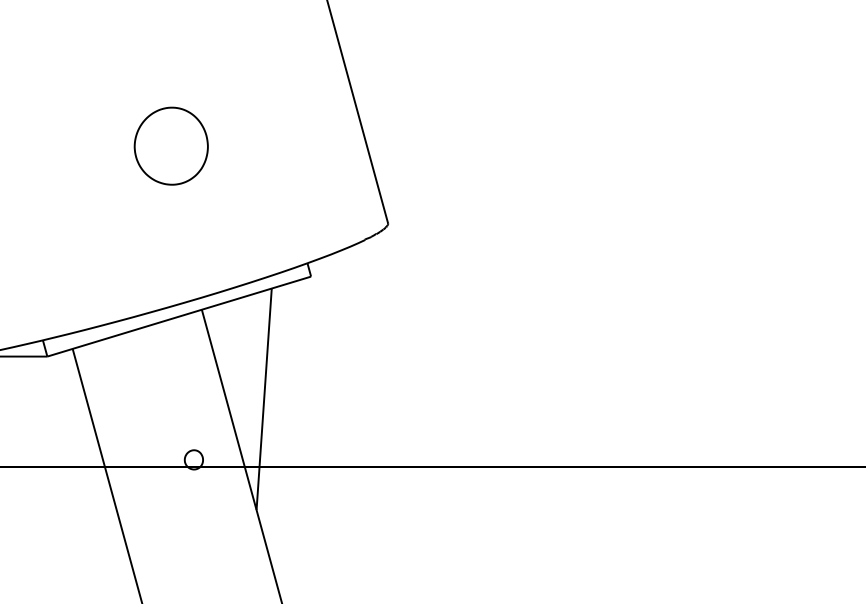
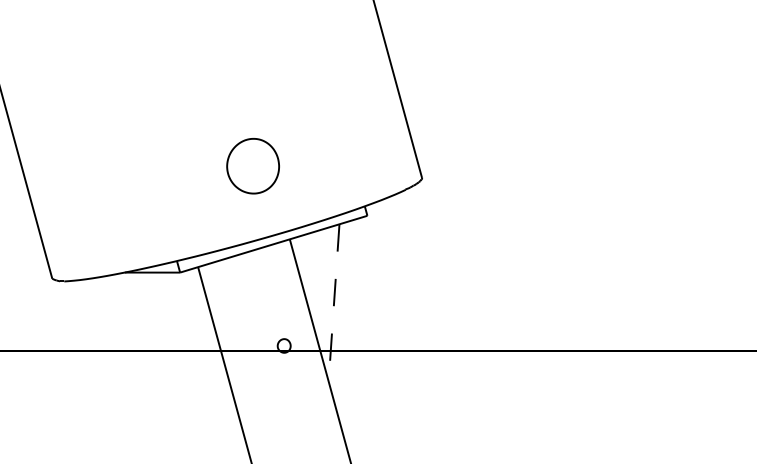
part: (170, 146) -> (252, 166), moved
line: (264, 398) -> (334, 302), solid -> dashed

